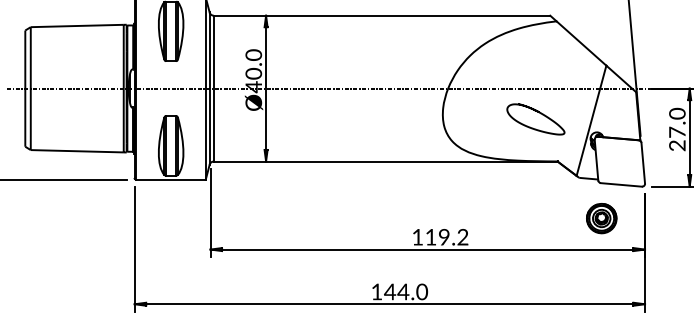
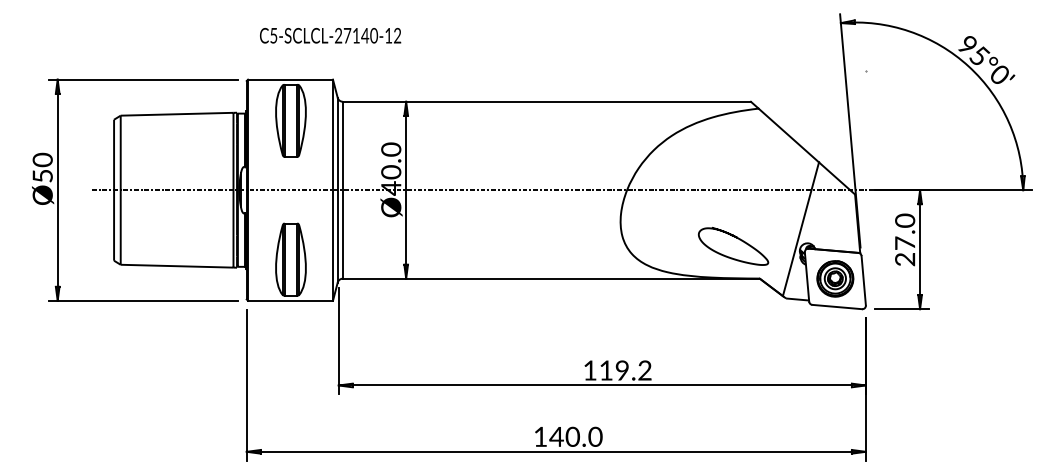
curve: (540, 114) -> (739, 240), moved
part: (601, 218) -> (835, 278), moved
text: (403, 291) -> (572, 436), 144.0 -> 140.0

